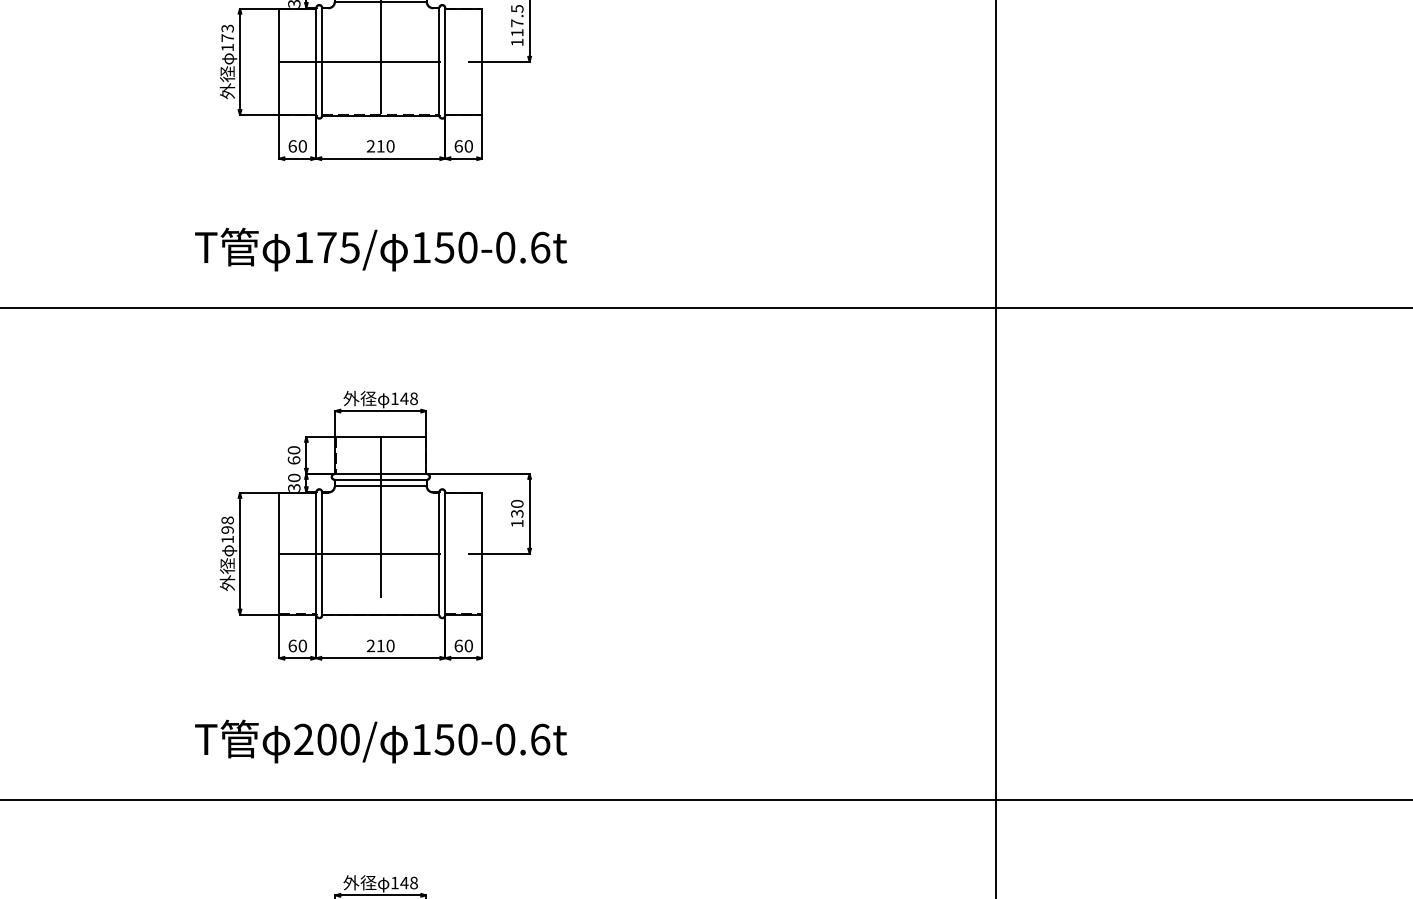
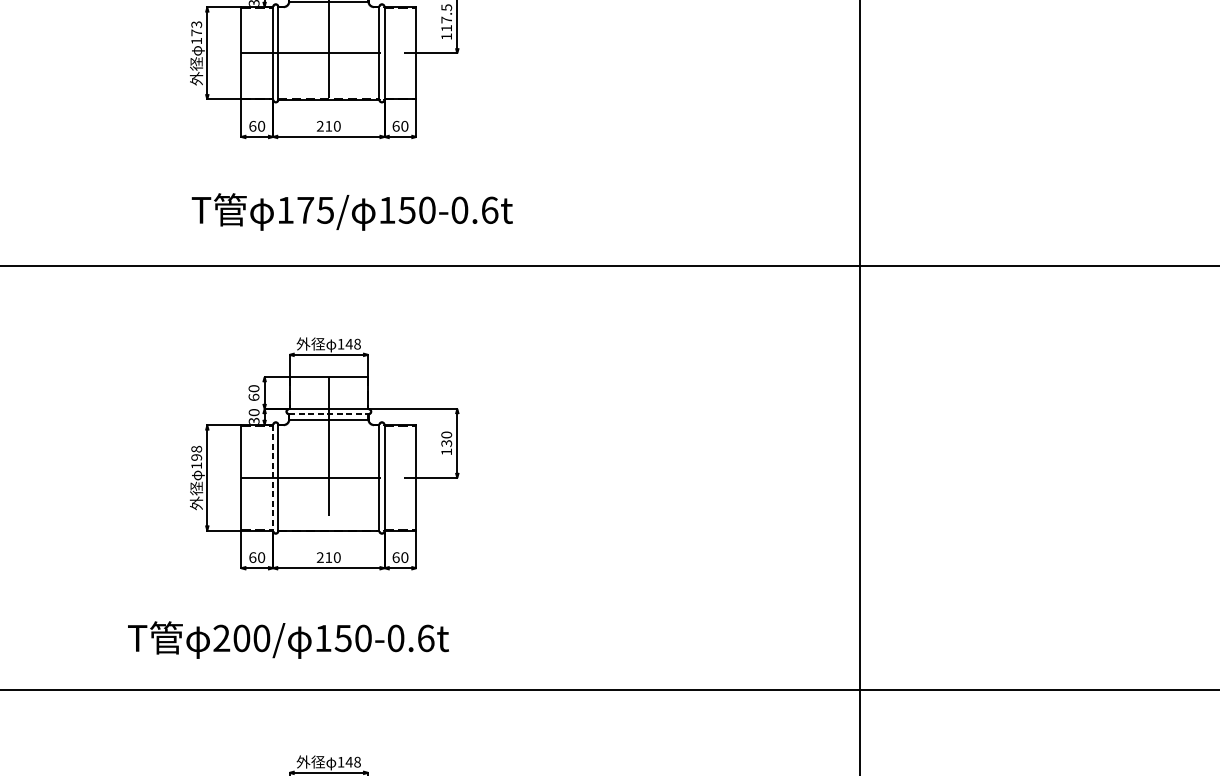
text: (381, 249) -> (352, 211), moved
line: (381, 479) -> (329, 413), solid -> dashed
line: (316, 554) -> (273, 478), solid -> dashed
text: (381, 741) -> (288, 640), moved

